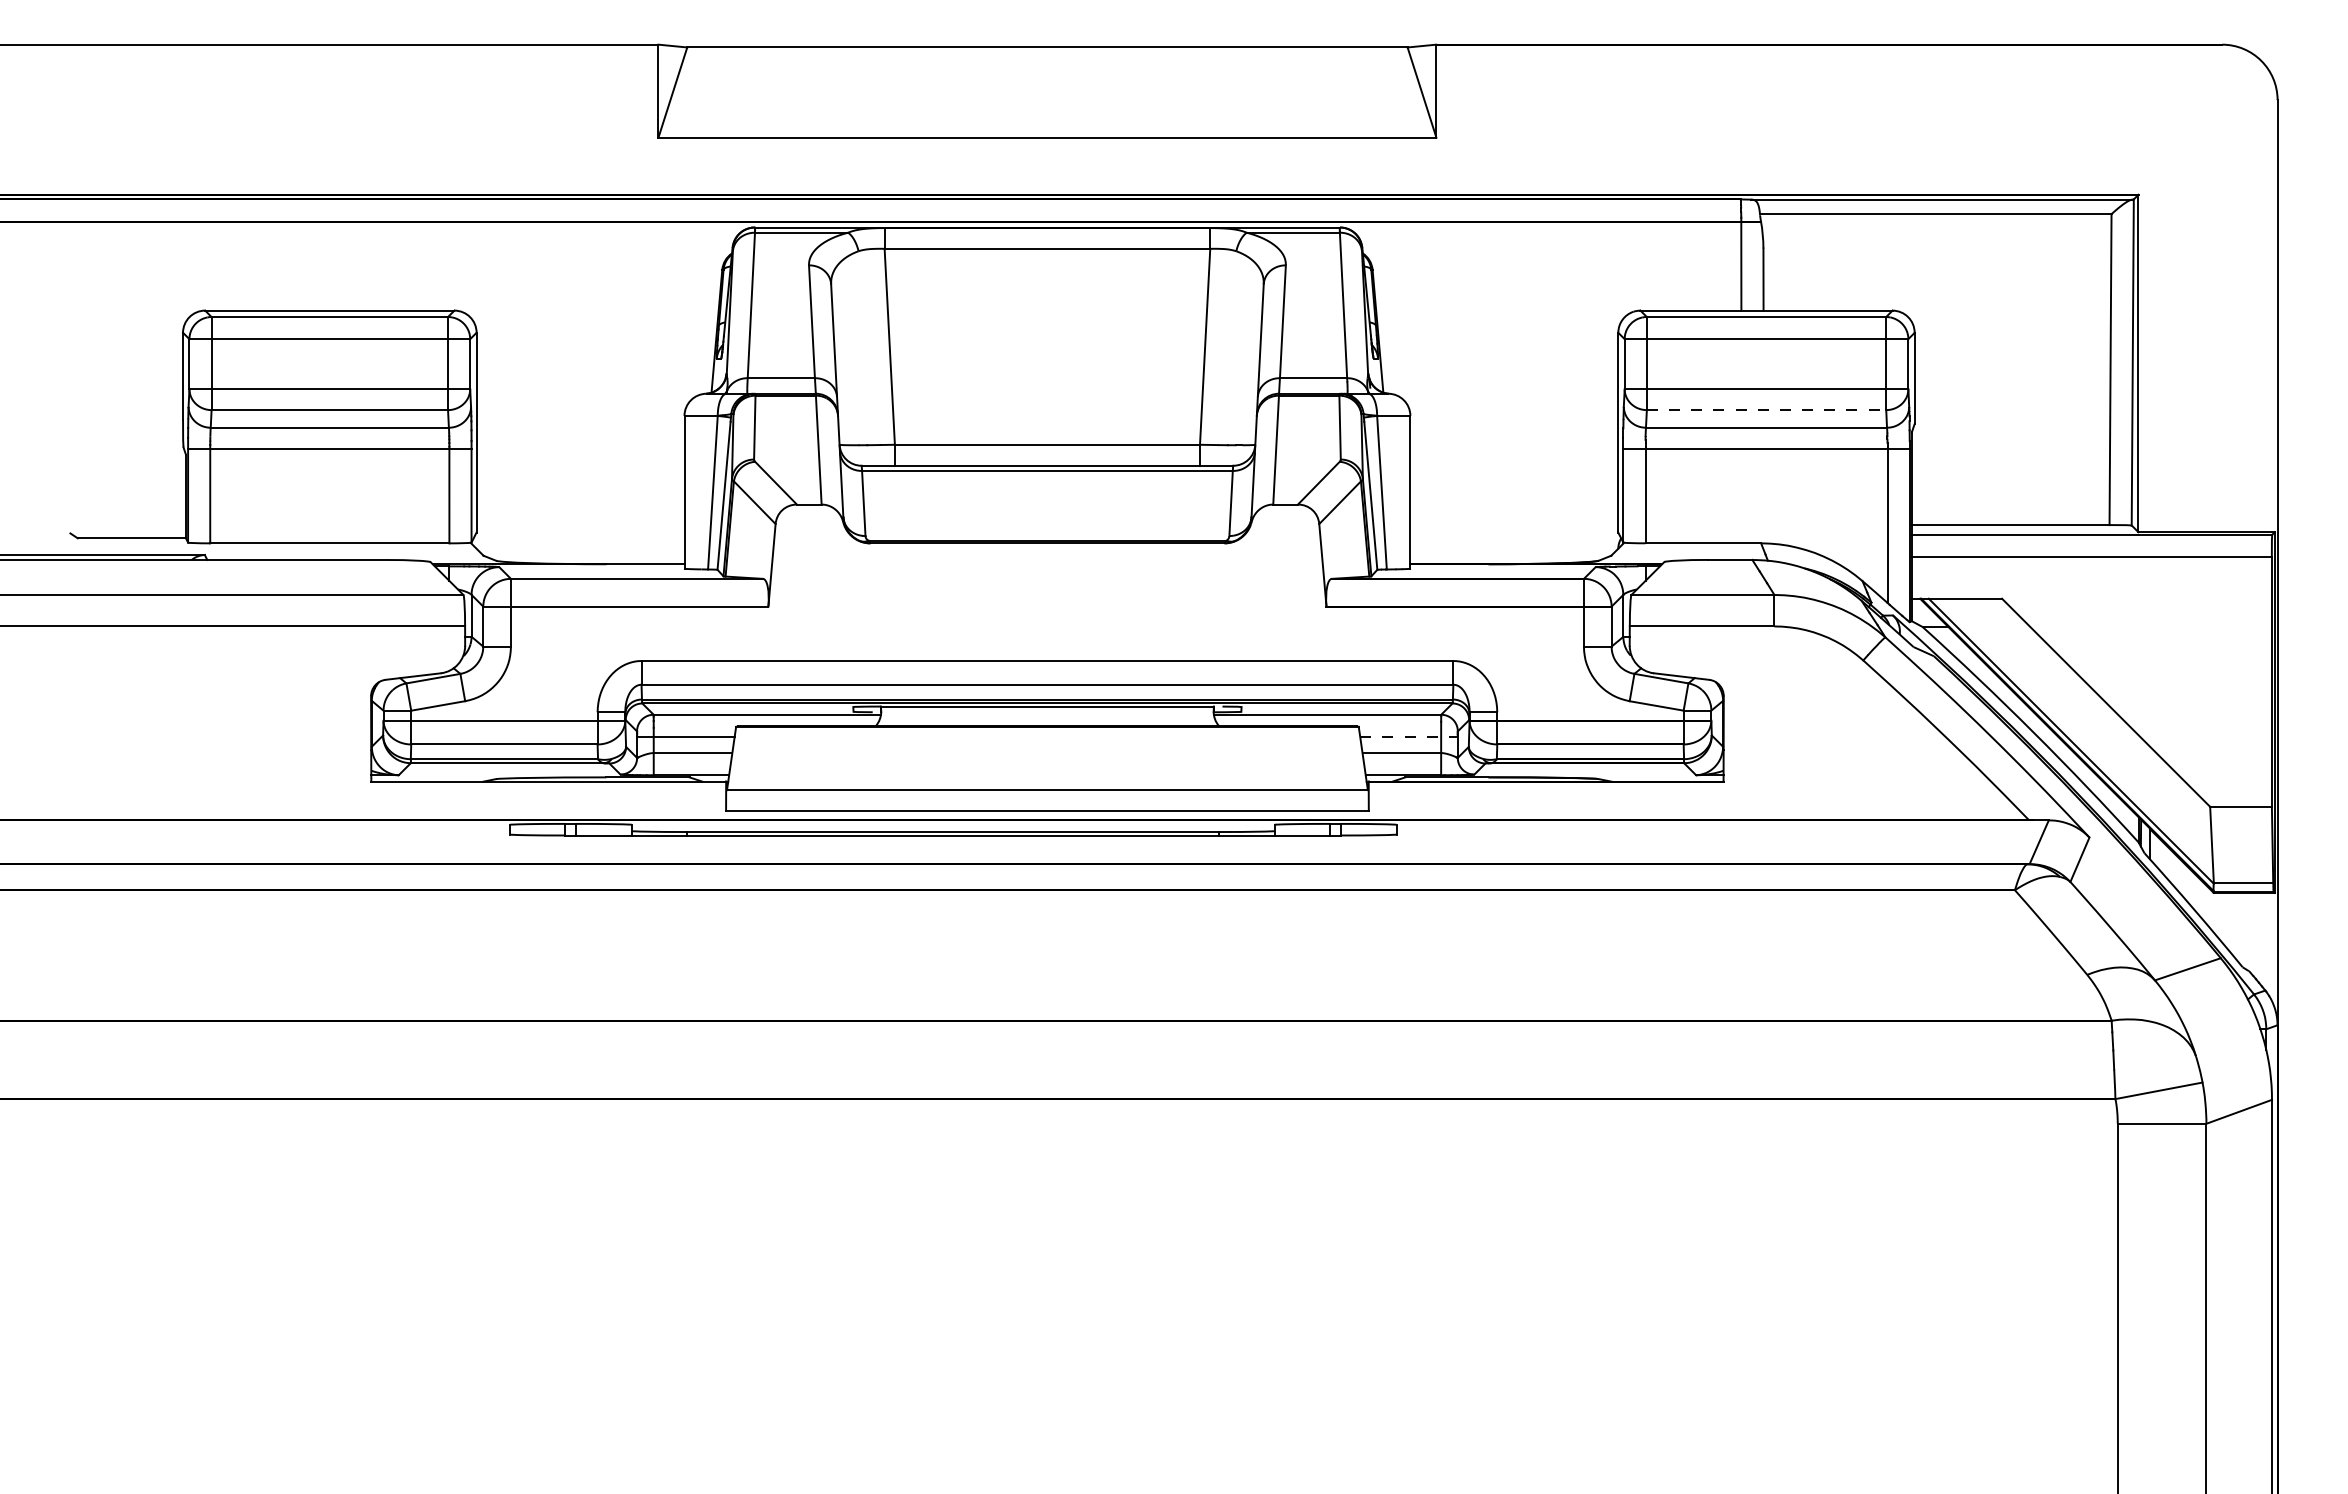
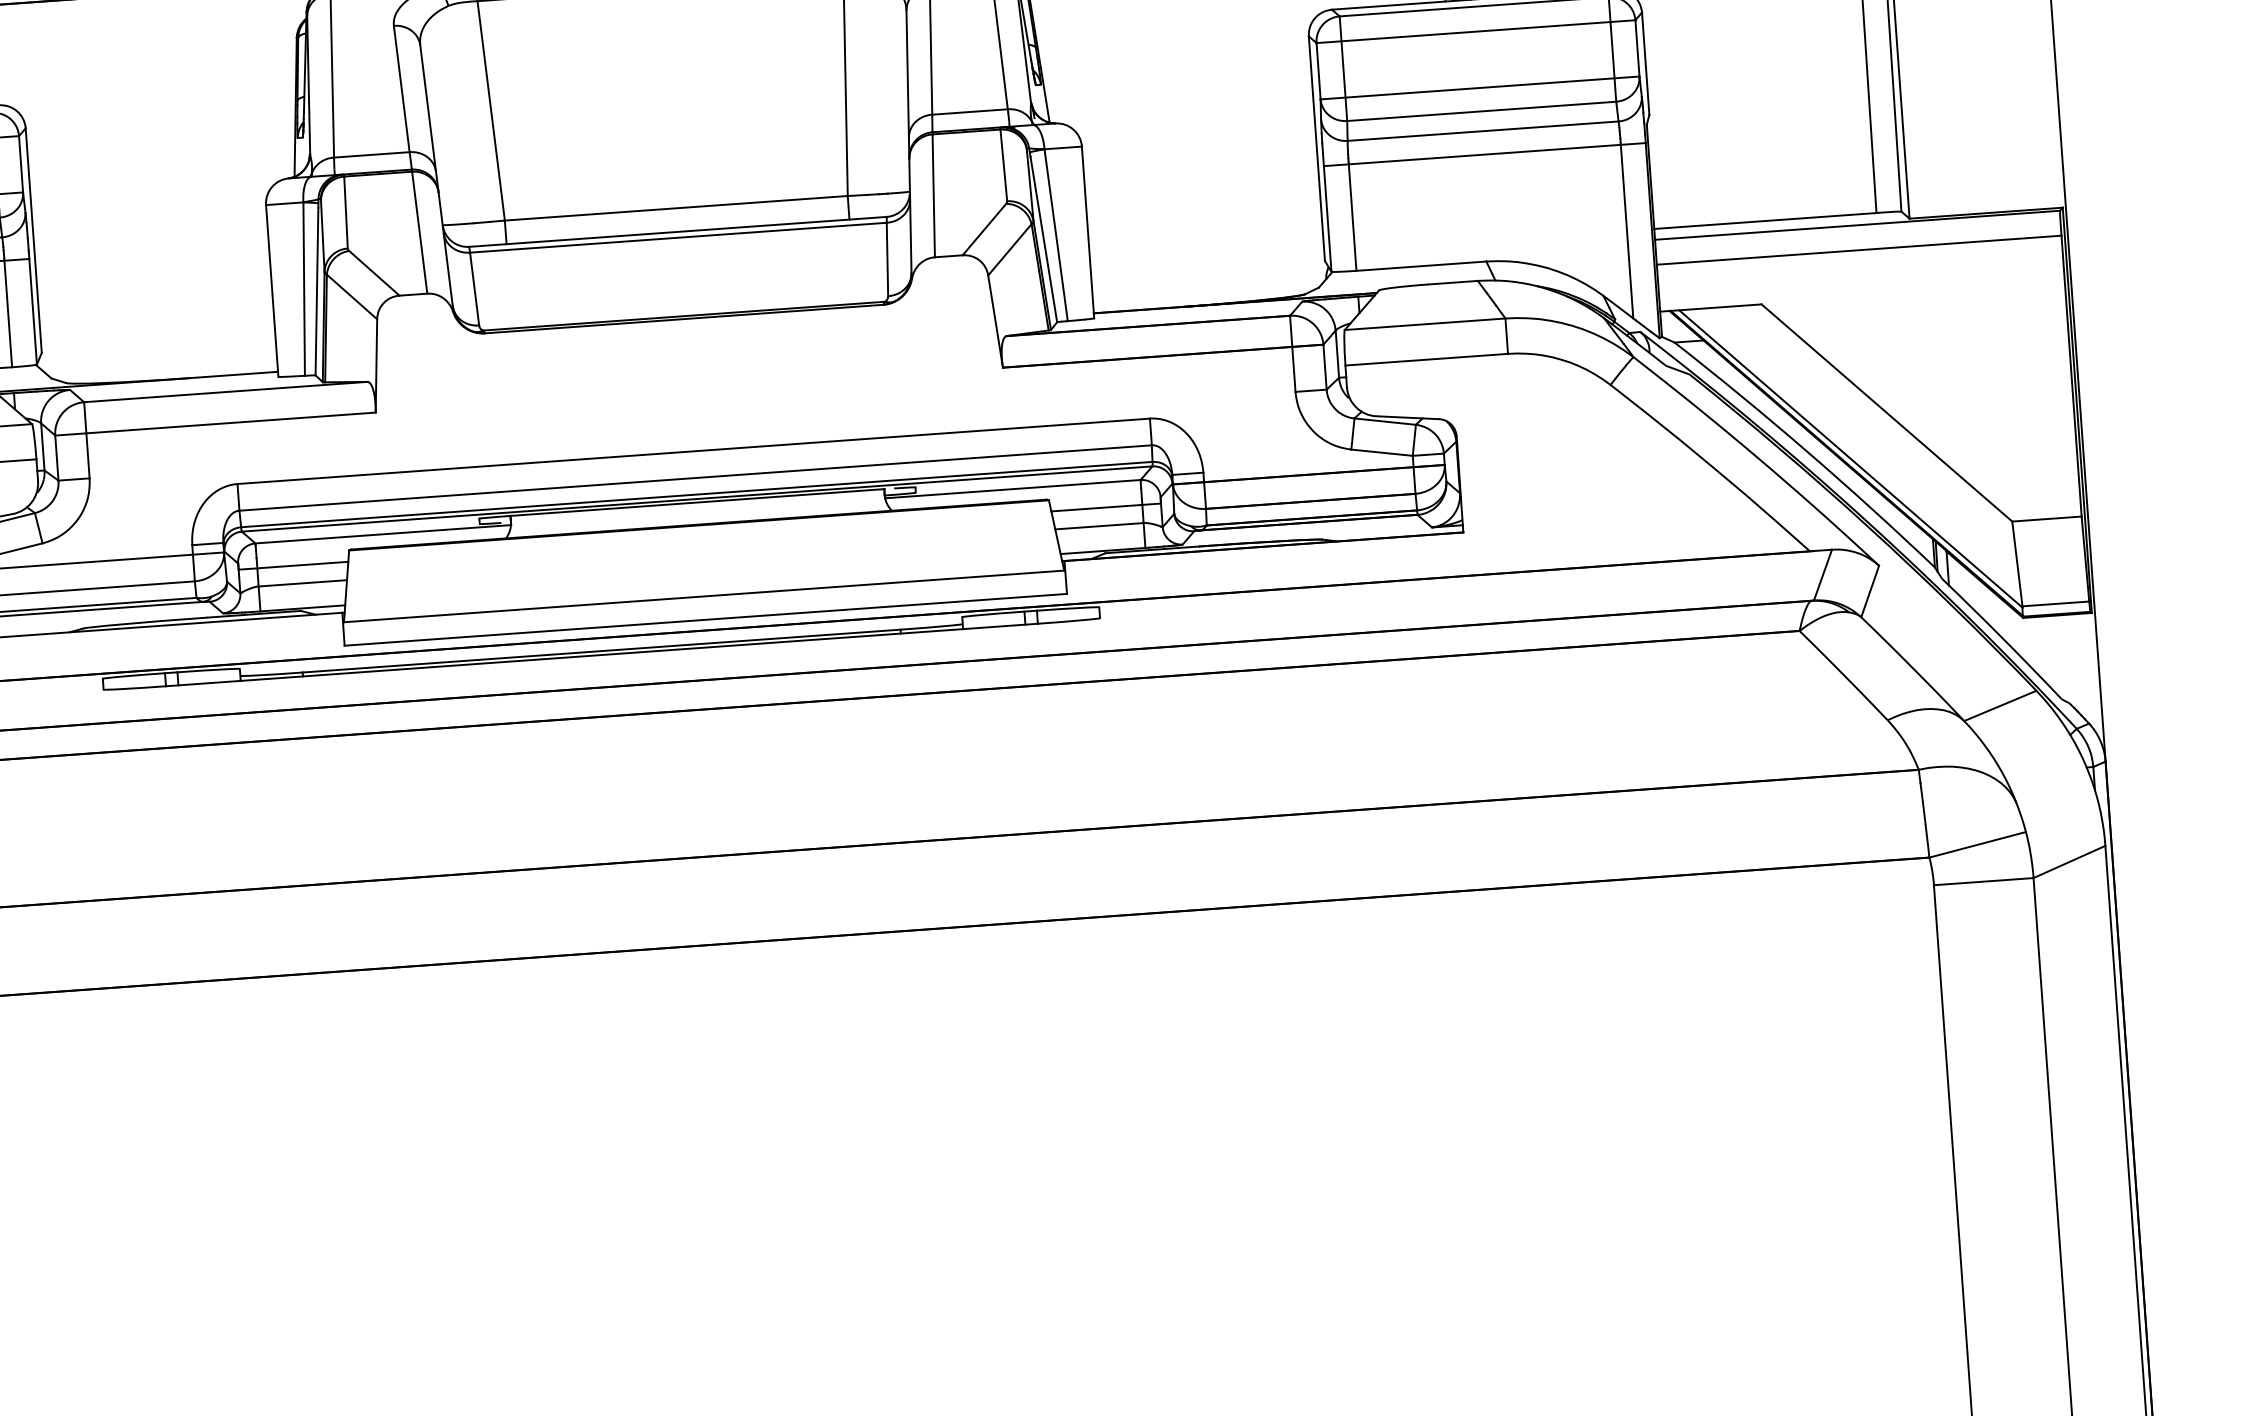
line: (1766, 410) -> (1481, 111), dashed -> solid
line: (1408, 736) -> (1105, 507), dashed -> solid

